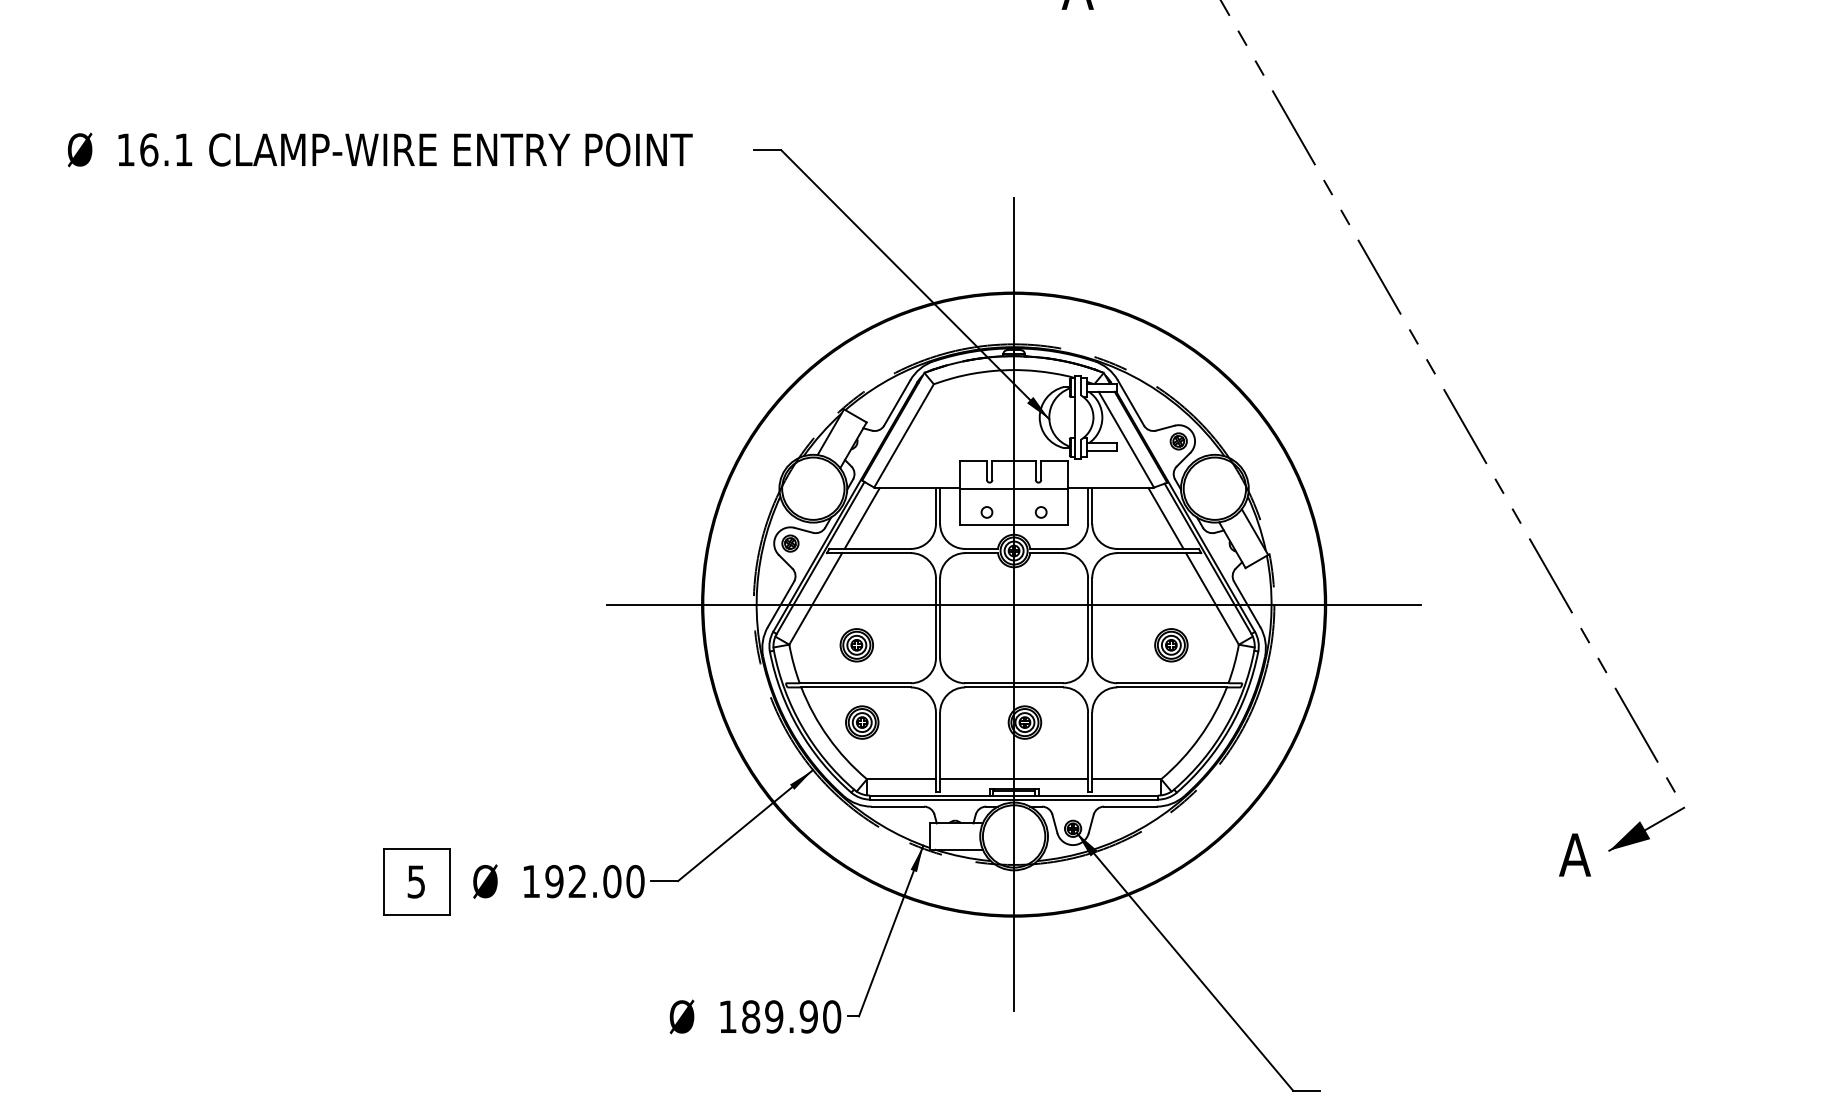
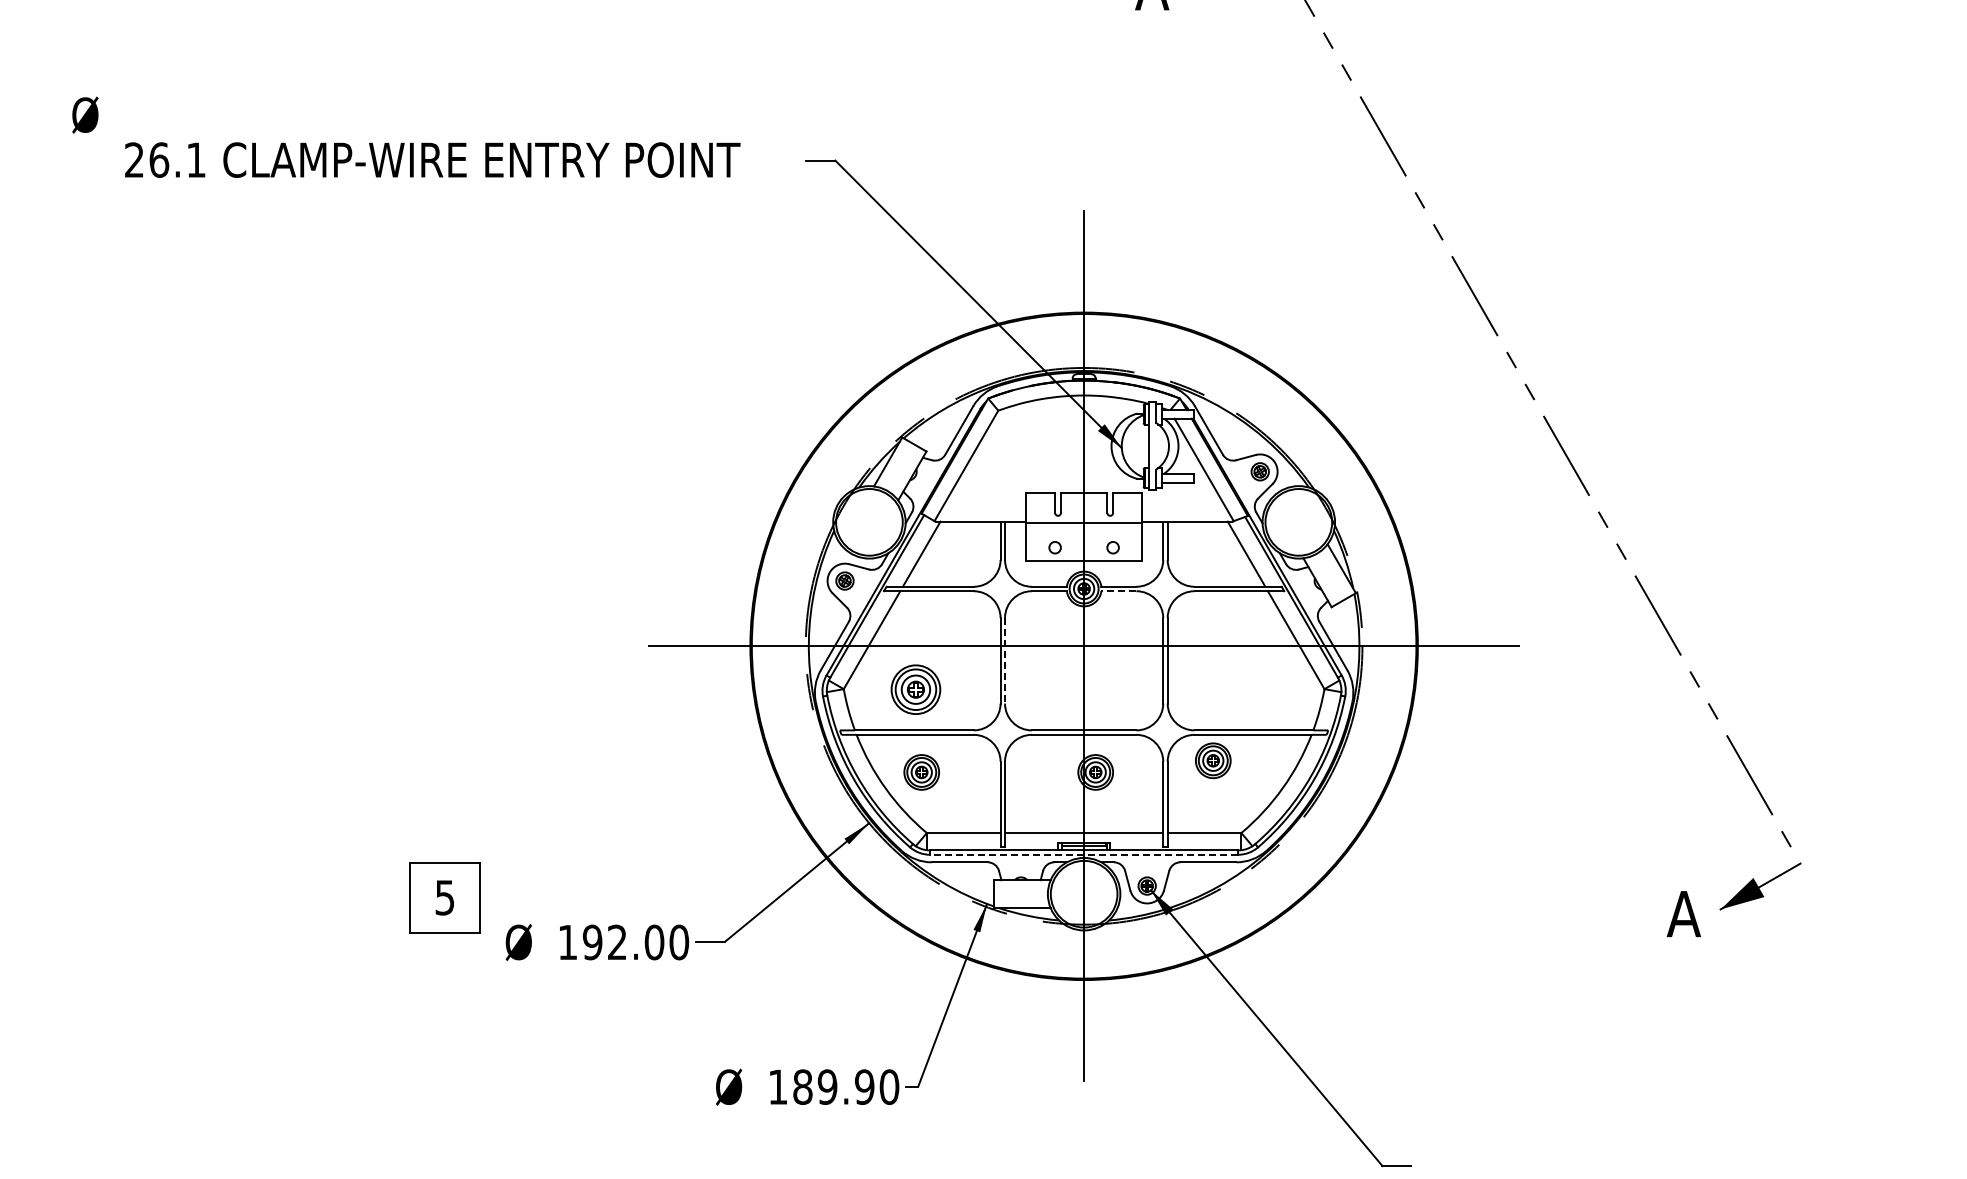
text: (80, 149) -> (85, 114), moved
text: (126, 149) -> (134, 159), 16.1 -> 26.1
line: (1046, 553) -> (1118, 591), solid -> dashed
line: (940, 617) -> (1005, 660), solid -> dashed
part: (856, 645) -> (915, 689), size x1.4
part: (1171, 645) -> (1213, 760), moved
line: (1013, 799) -> (1083, 854), solid -> dashed
part: (415, 881) -> (444, 897), moved

